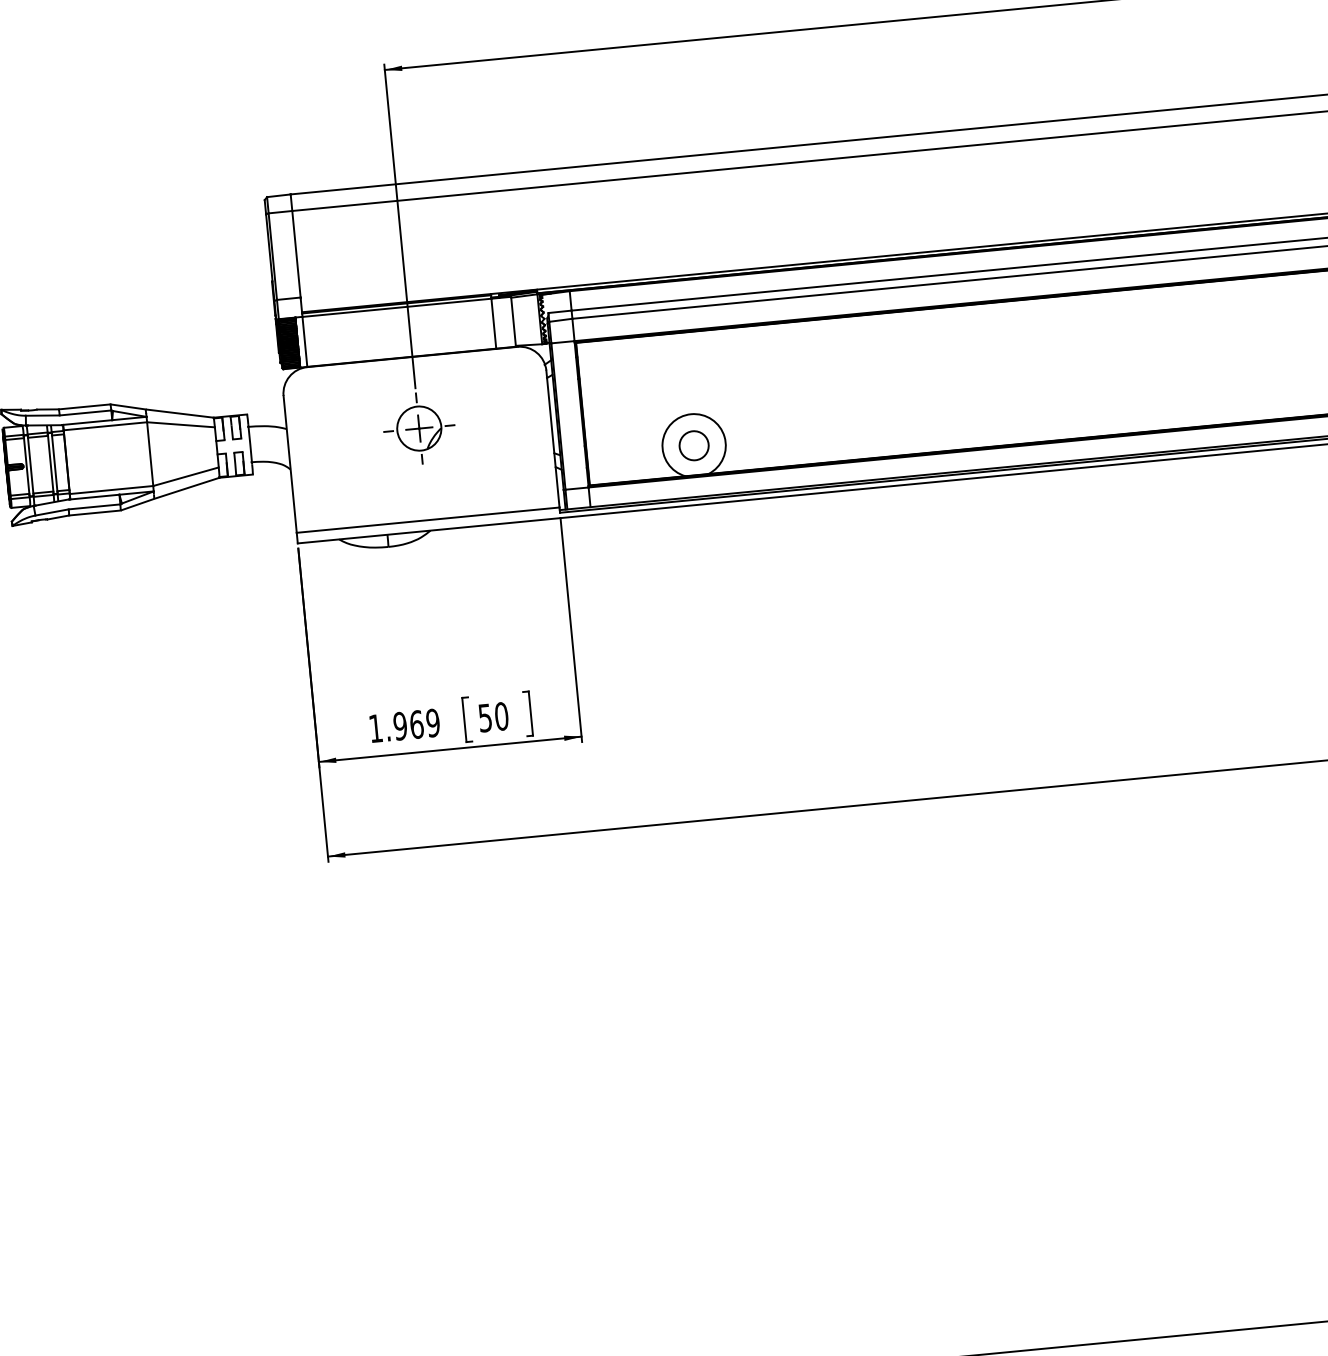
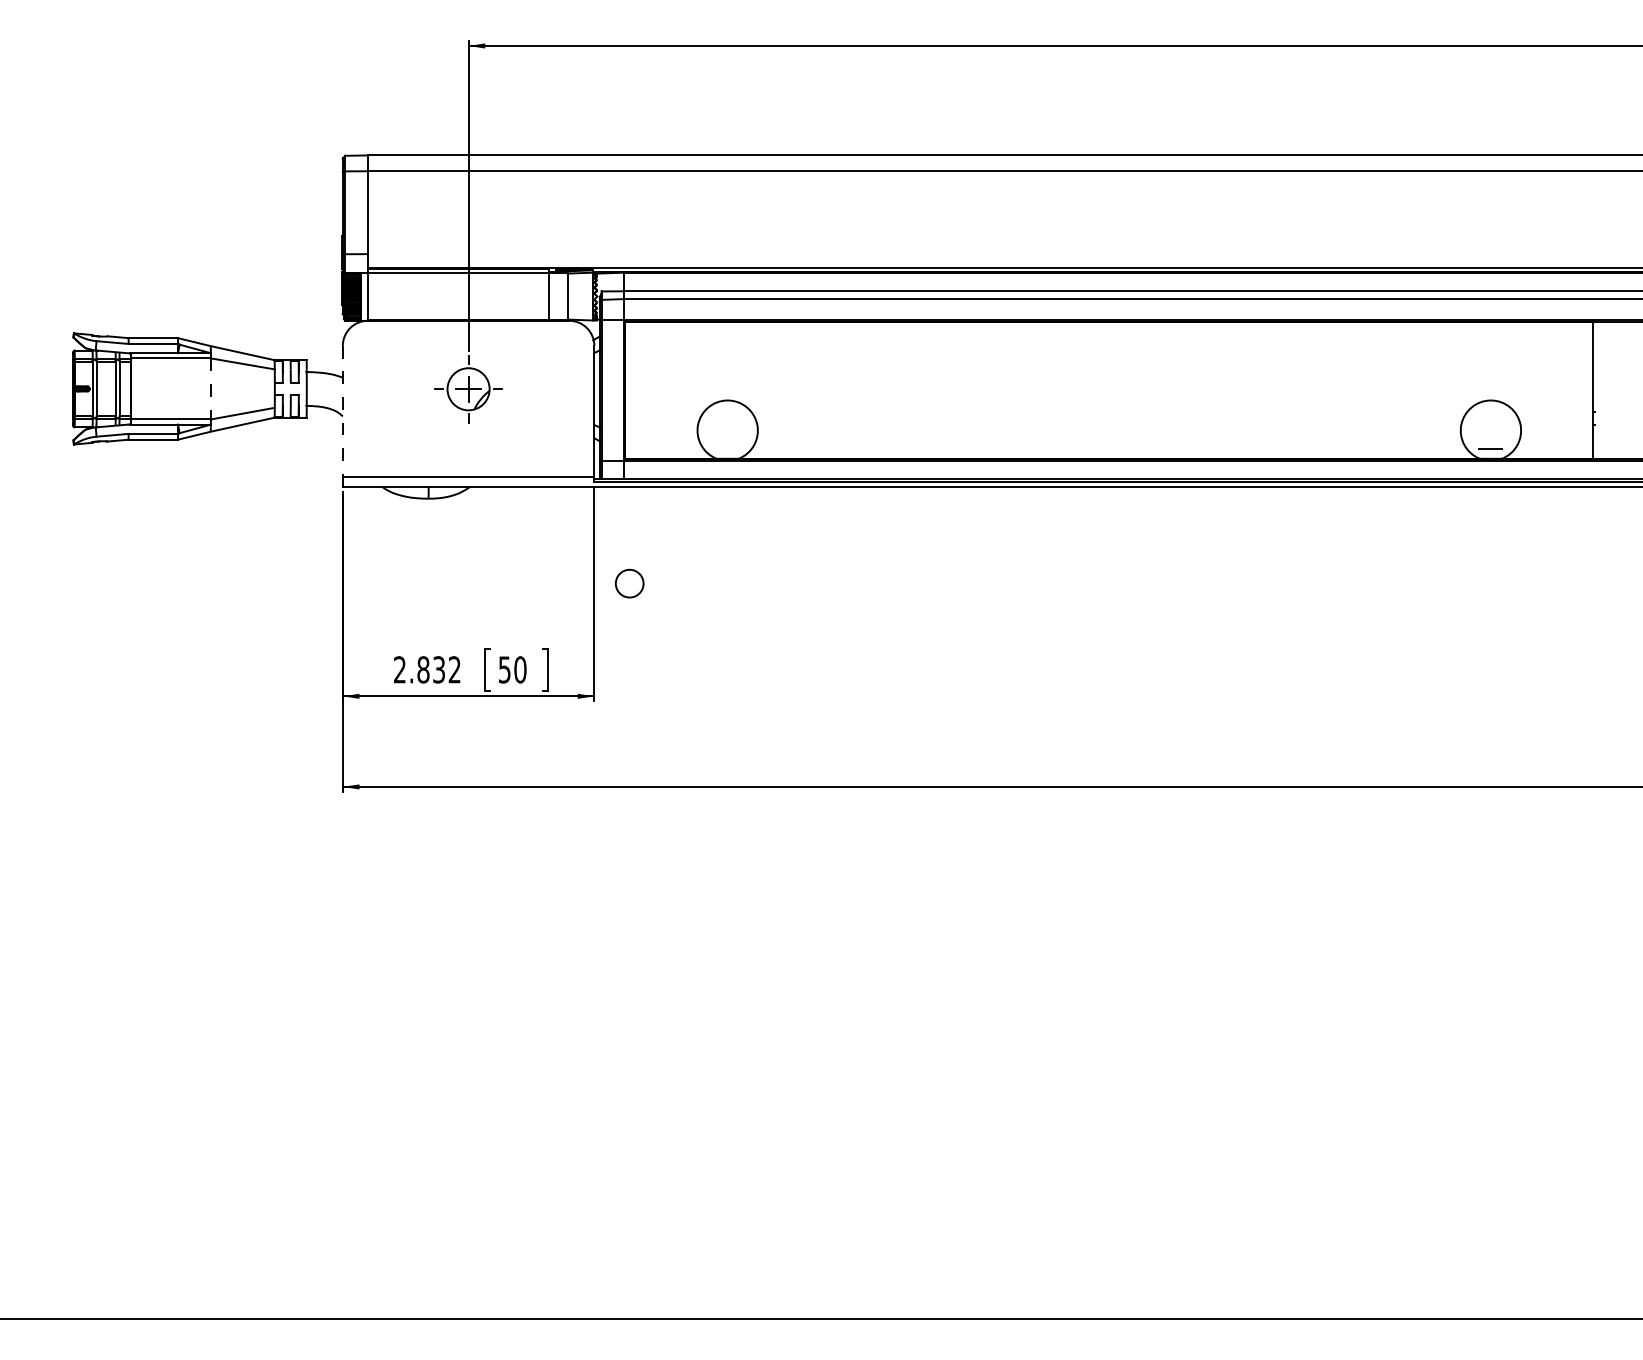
circle: (693, 445) -> (629, 583), moved
line: (149, 453) -> (210, 388), solid -> dashed
line: (289, 464) -> (342, 411), solid -> dashed
text: (404, 725) -> (427, 669), 1.969 -> 2.832

